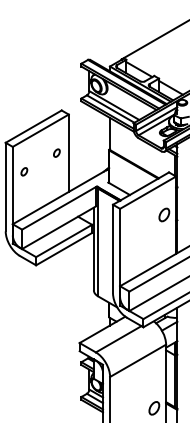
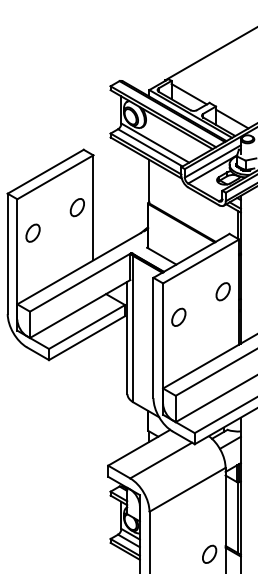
part: (56, 152) -> (76, 207), size x1.67
part: (23, 171) -> (32, 232), size x1.67
part: (131, 233) -> (178, 316), added

